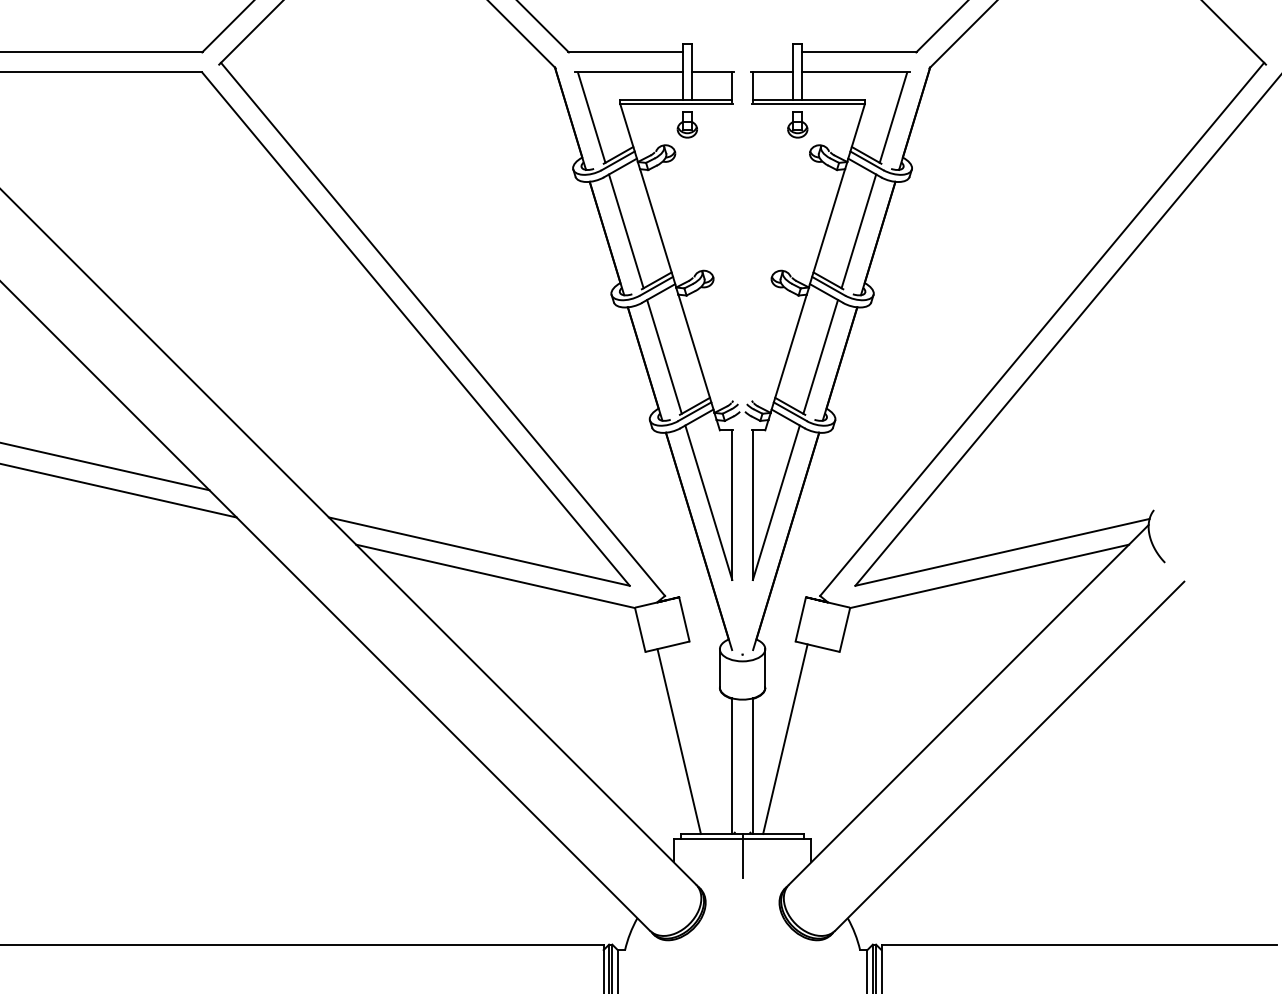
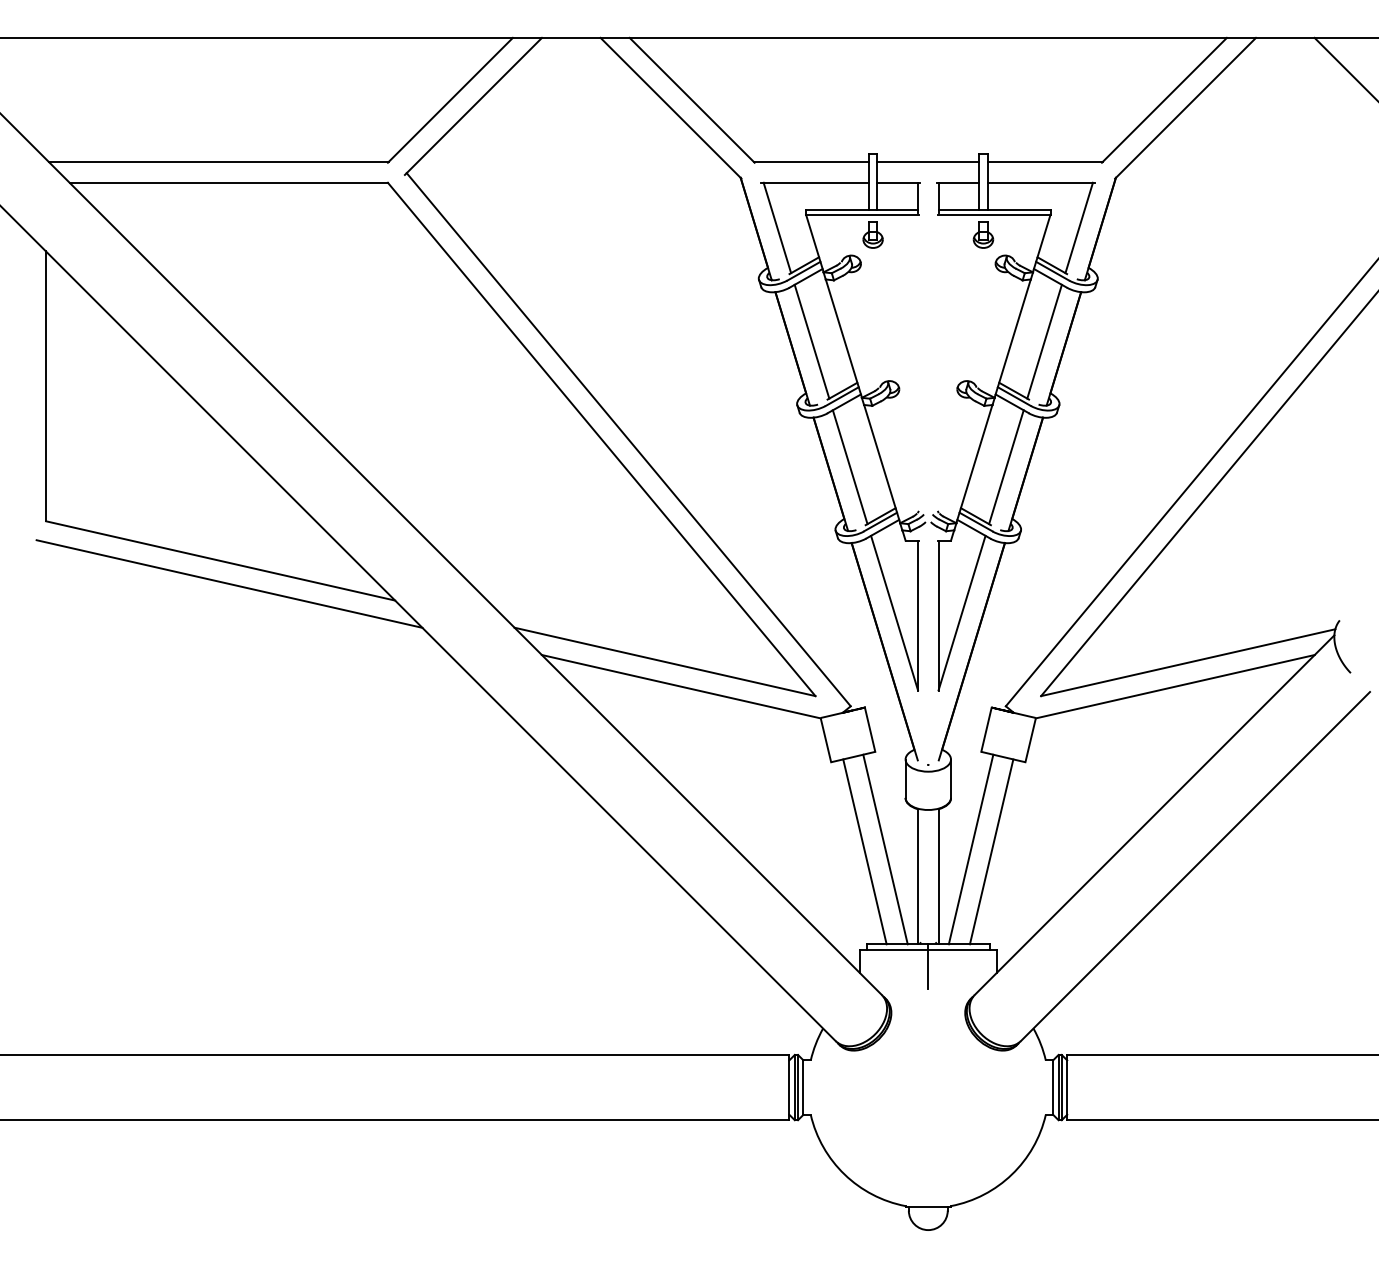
line: (742, 52) -> (928, 162), added
line: (699, 739) -> (885, 849), added
line: (805, 741) -> (991, 851), added

